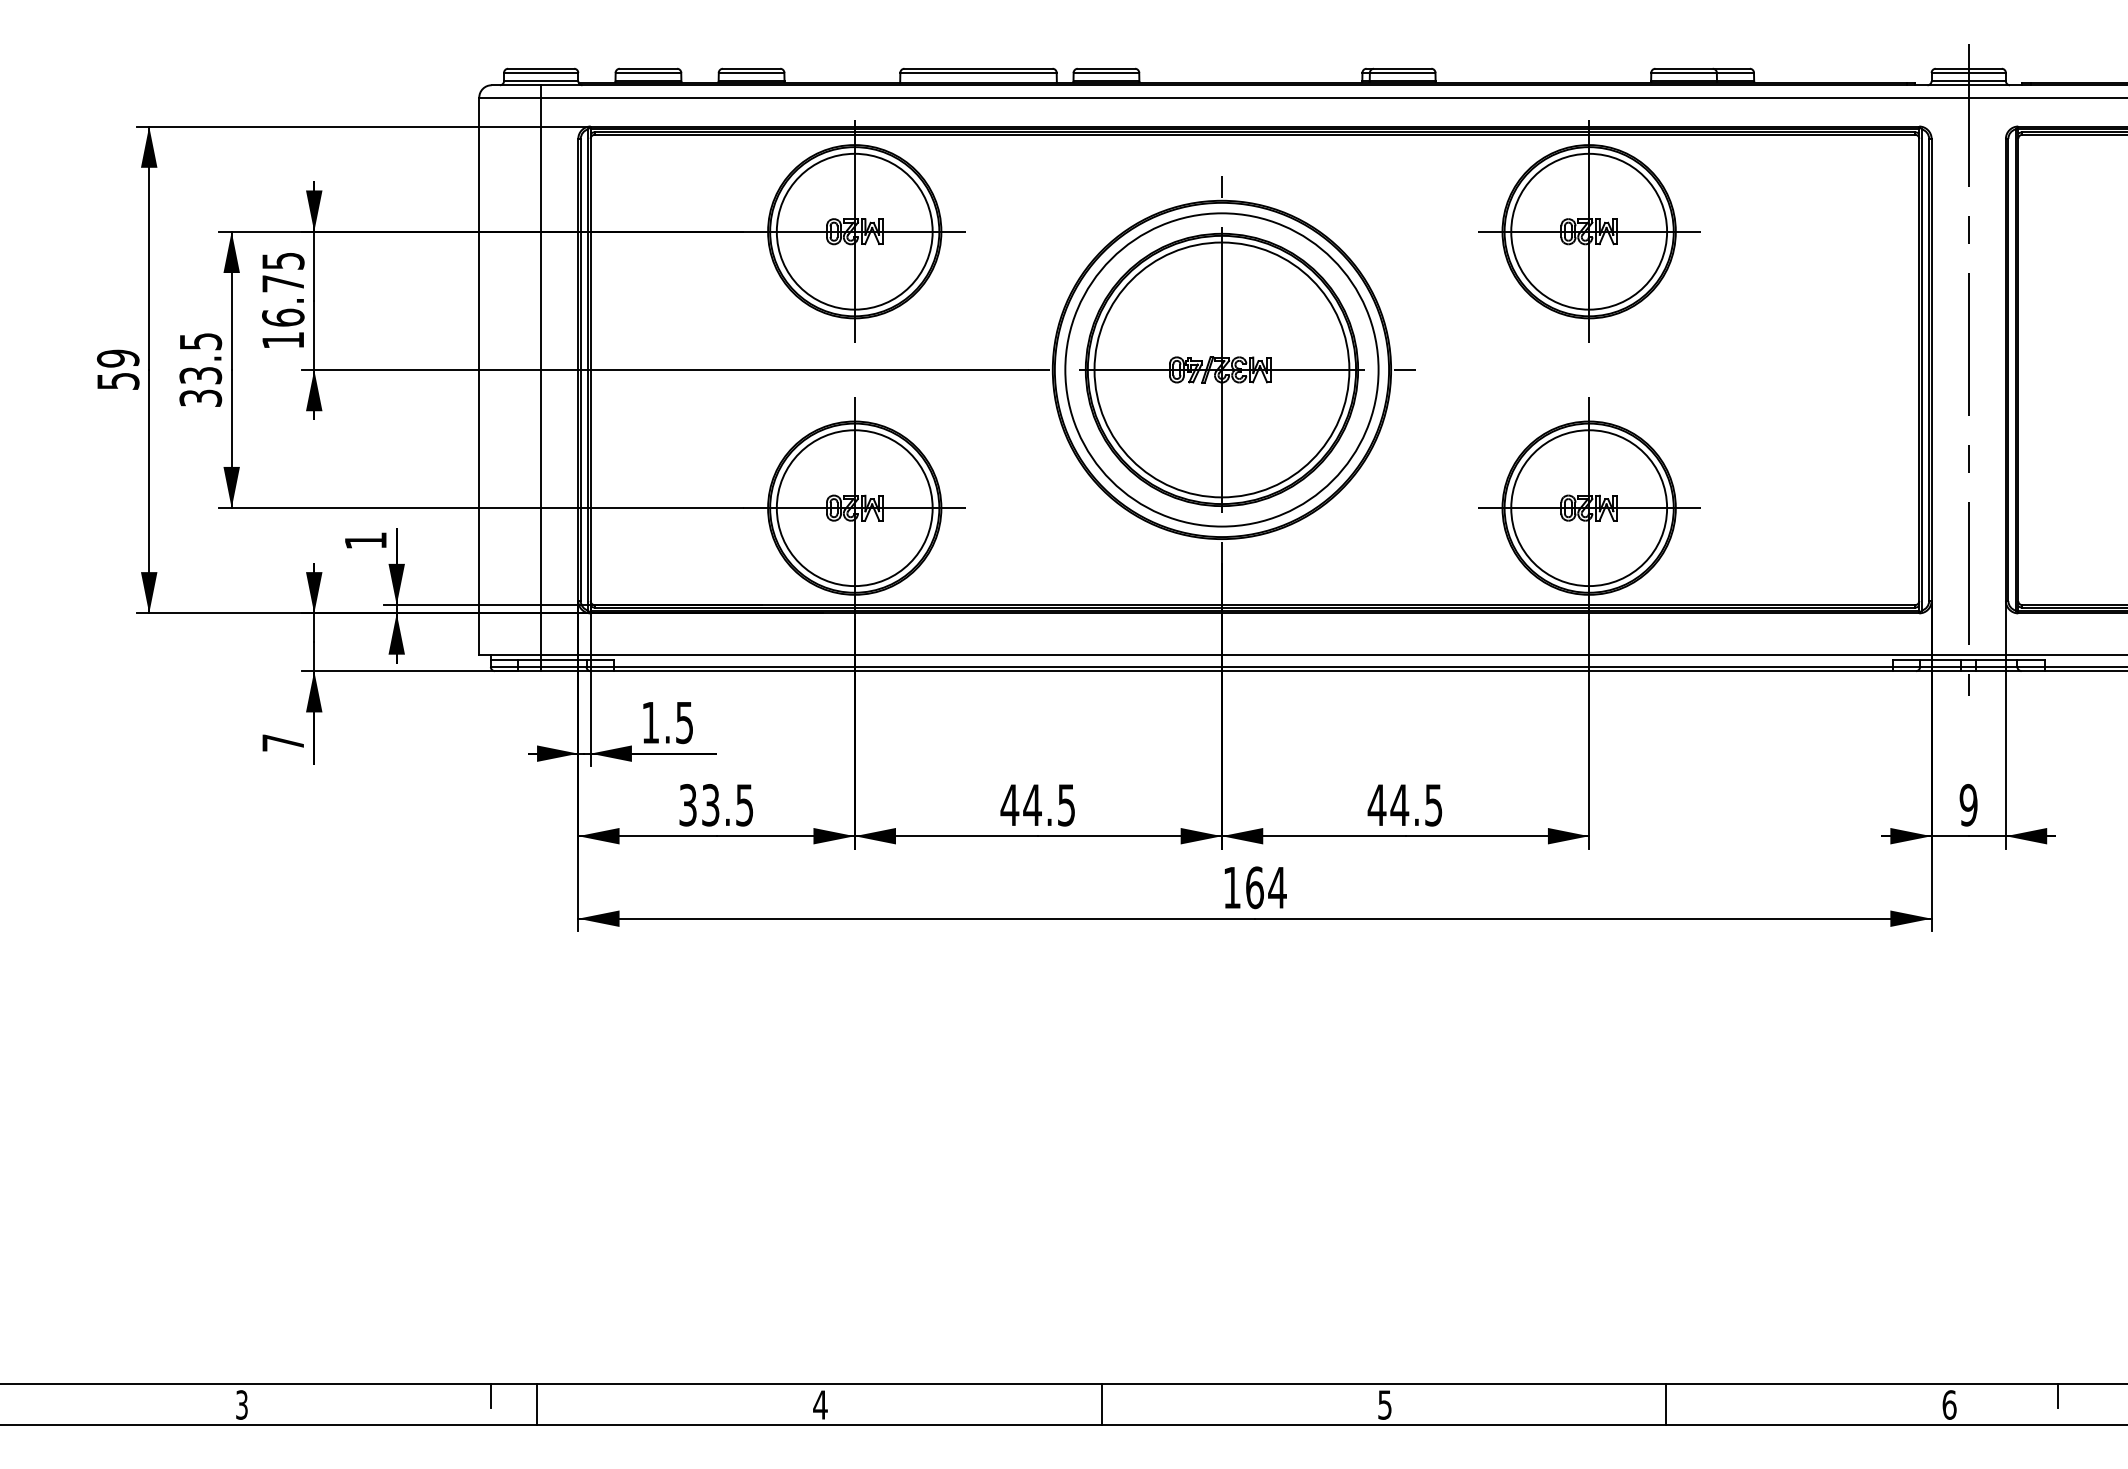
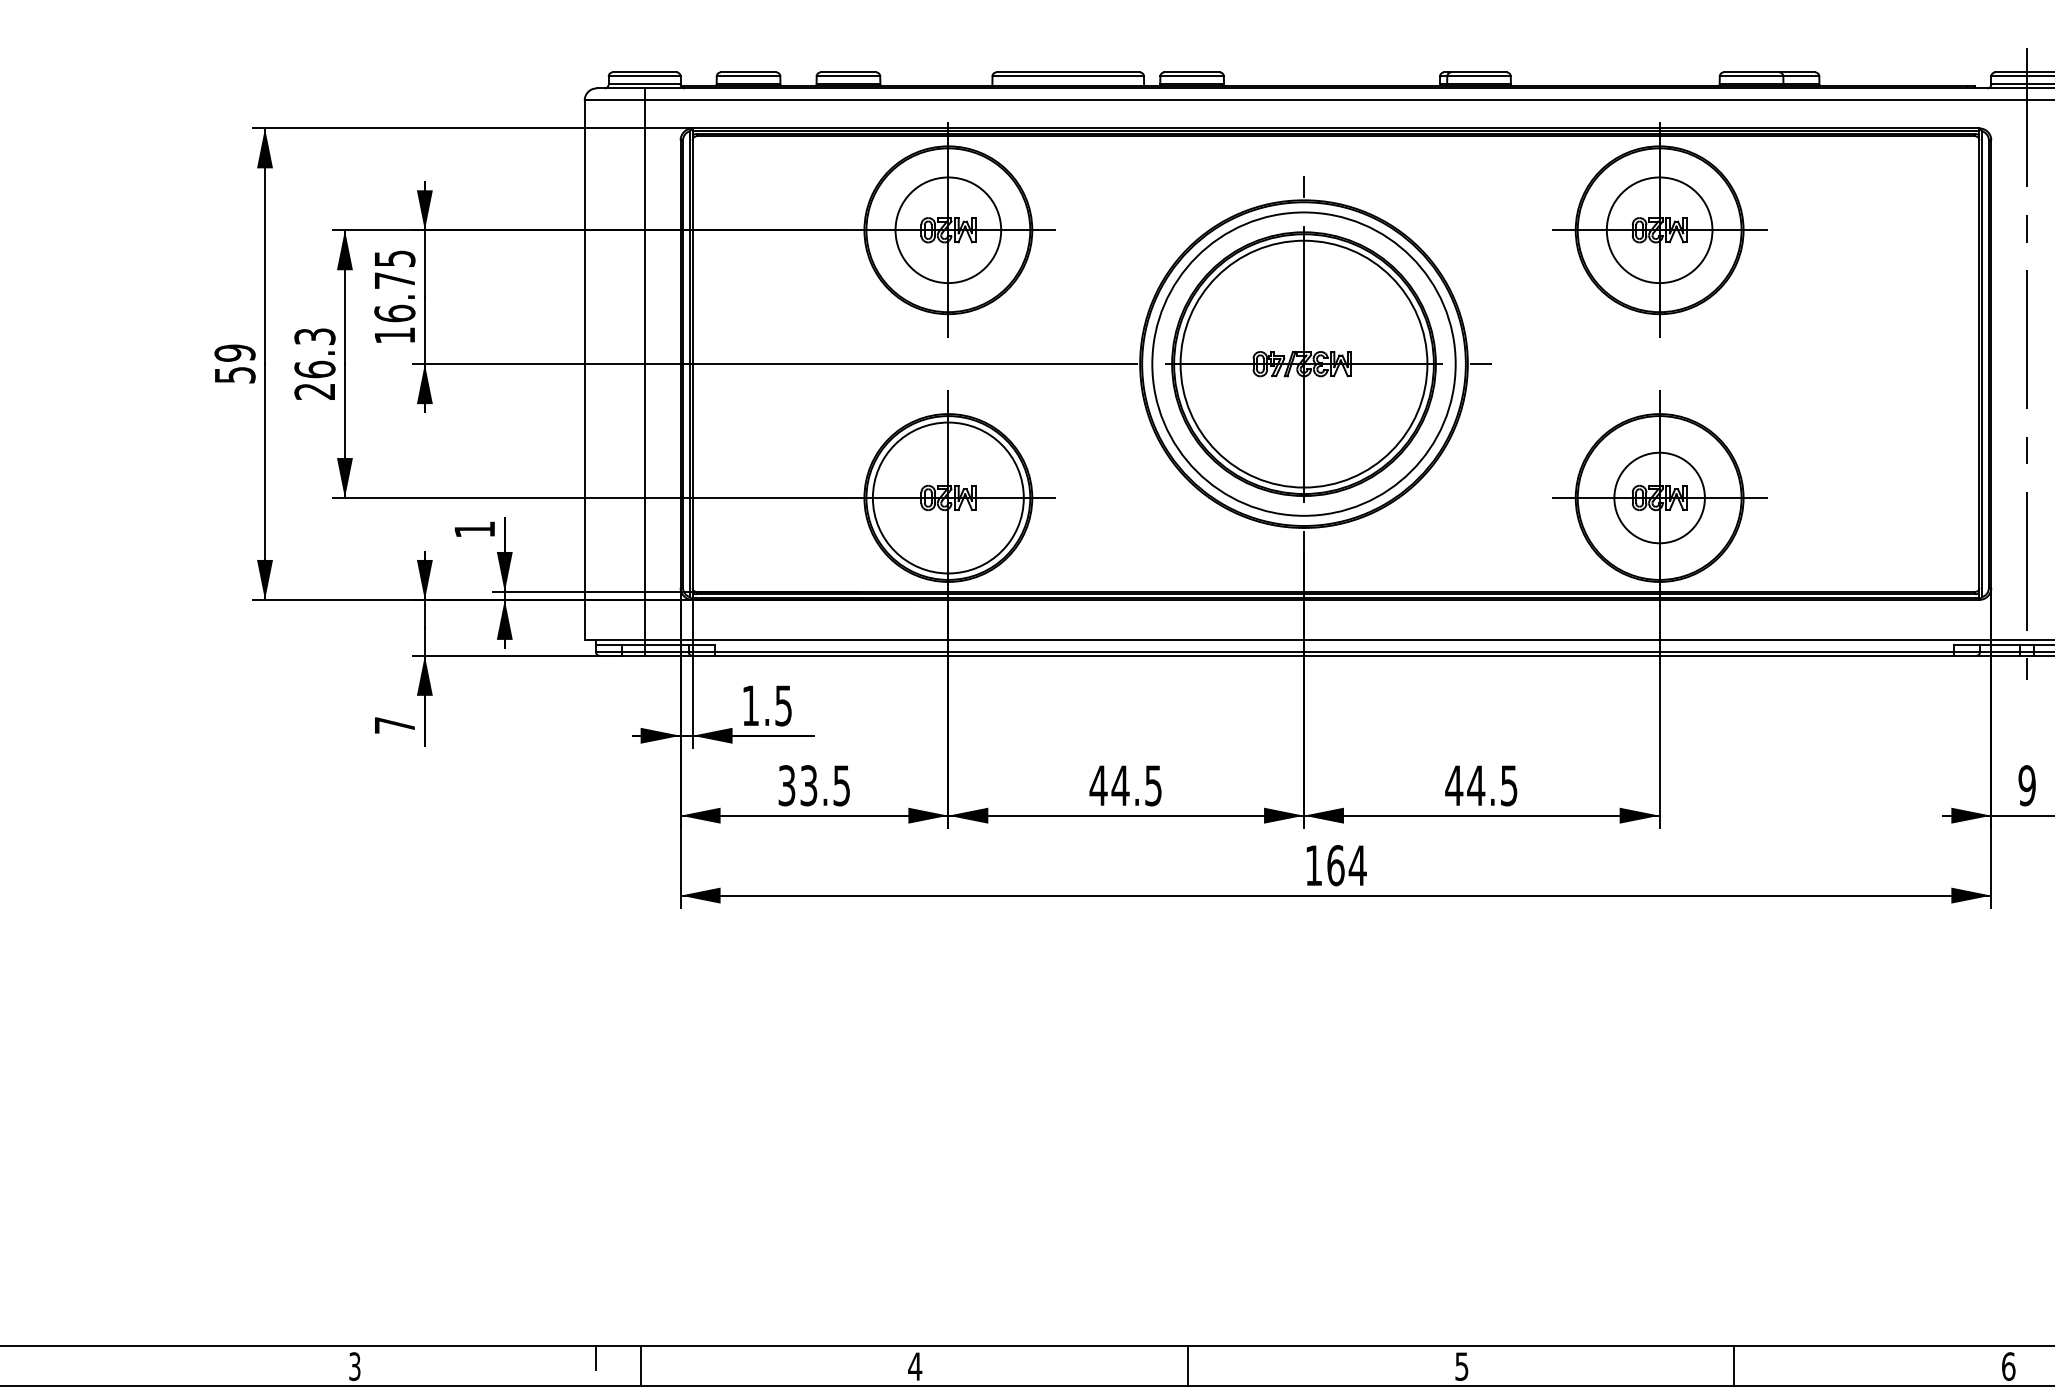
circle: (854, 231) -> (948, 230), size x0.7
circle: (1589, 231) -> (1659, 230), size x0.7
text: (200, 369) -> (314, 363), 33.5 -> 26.3
circle: (1589, 508) -> (1659, 498), size x0.6

